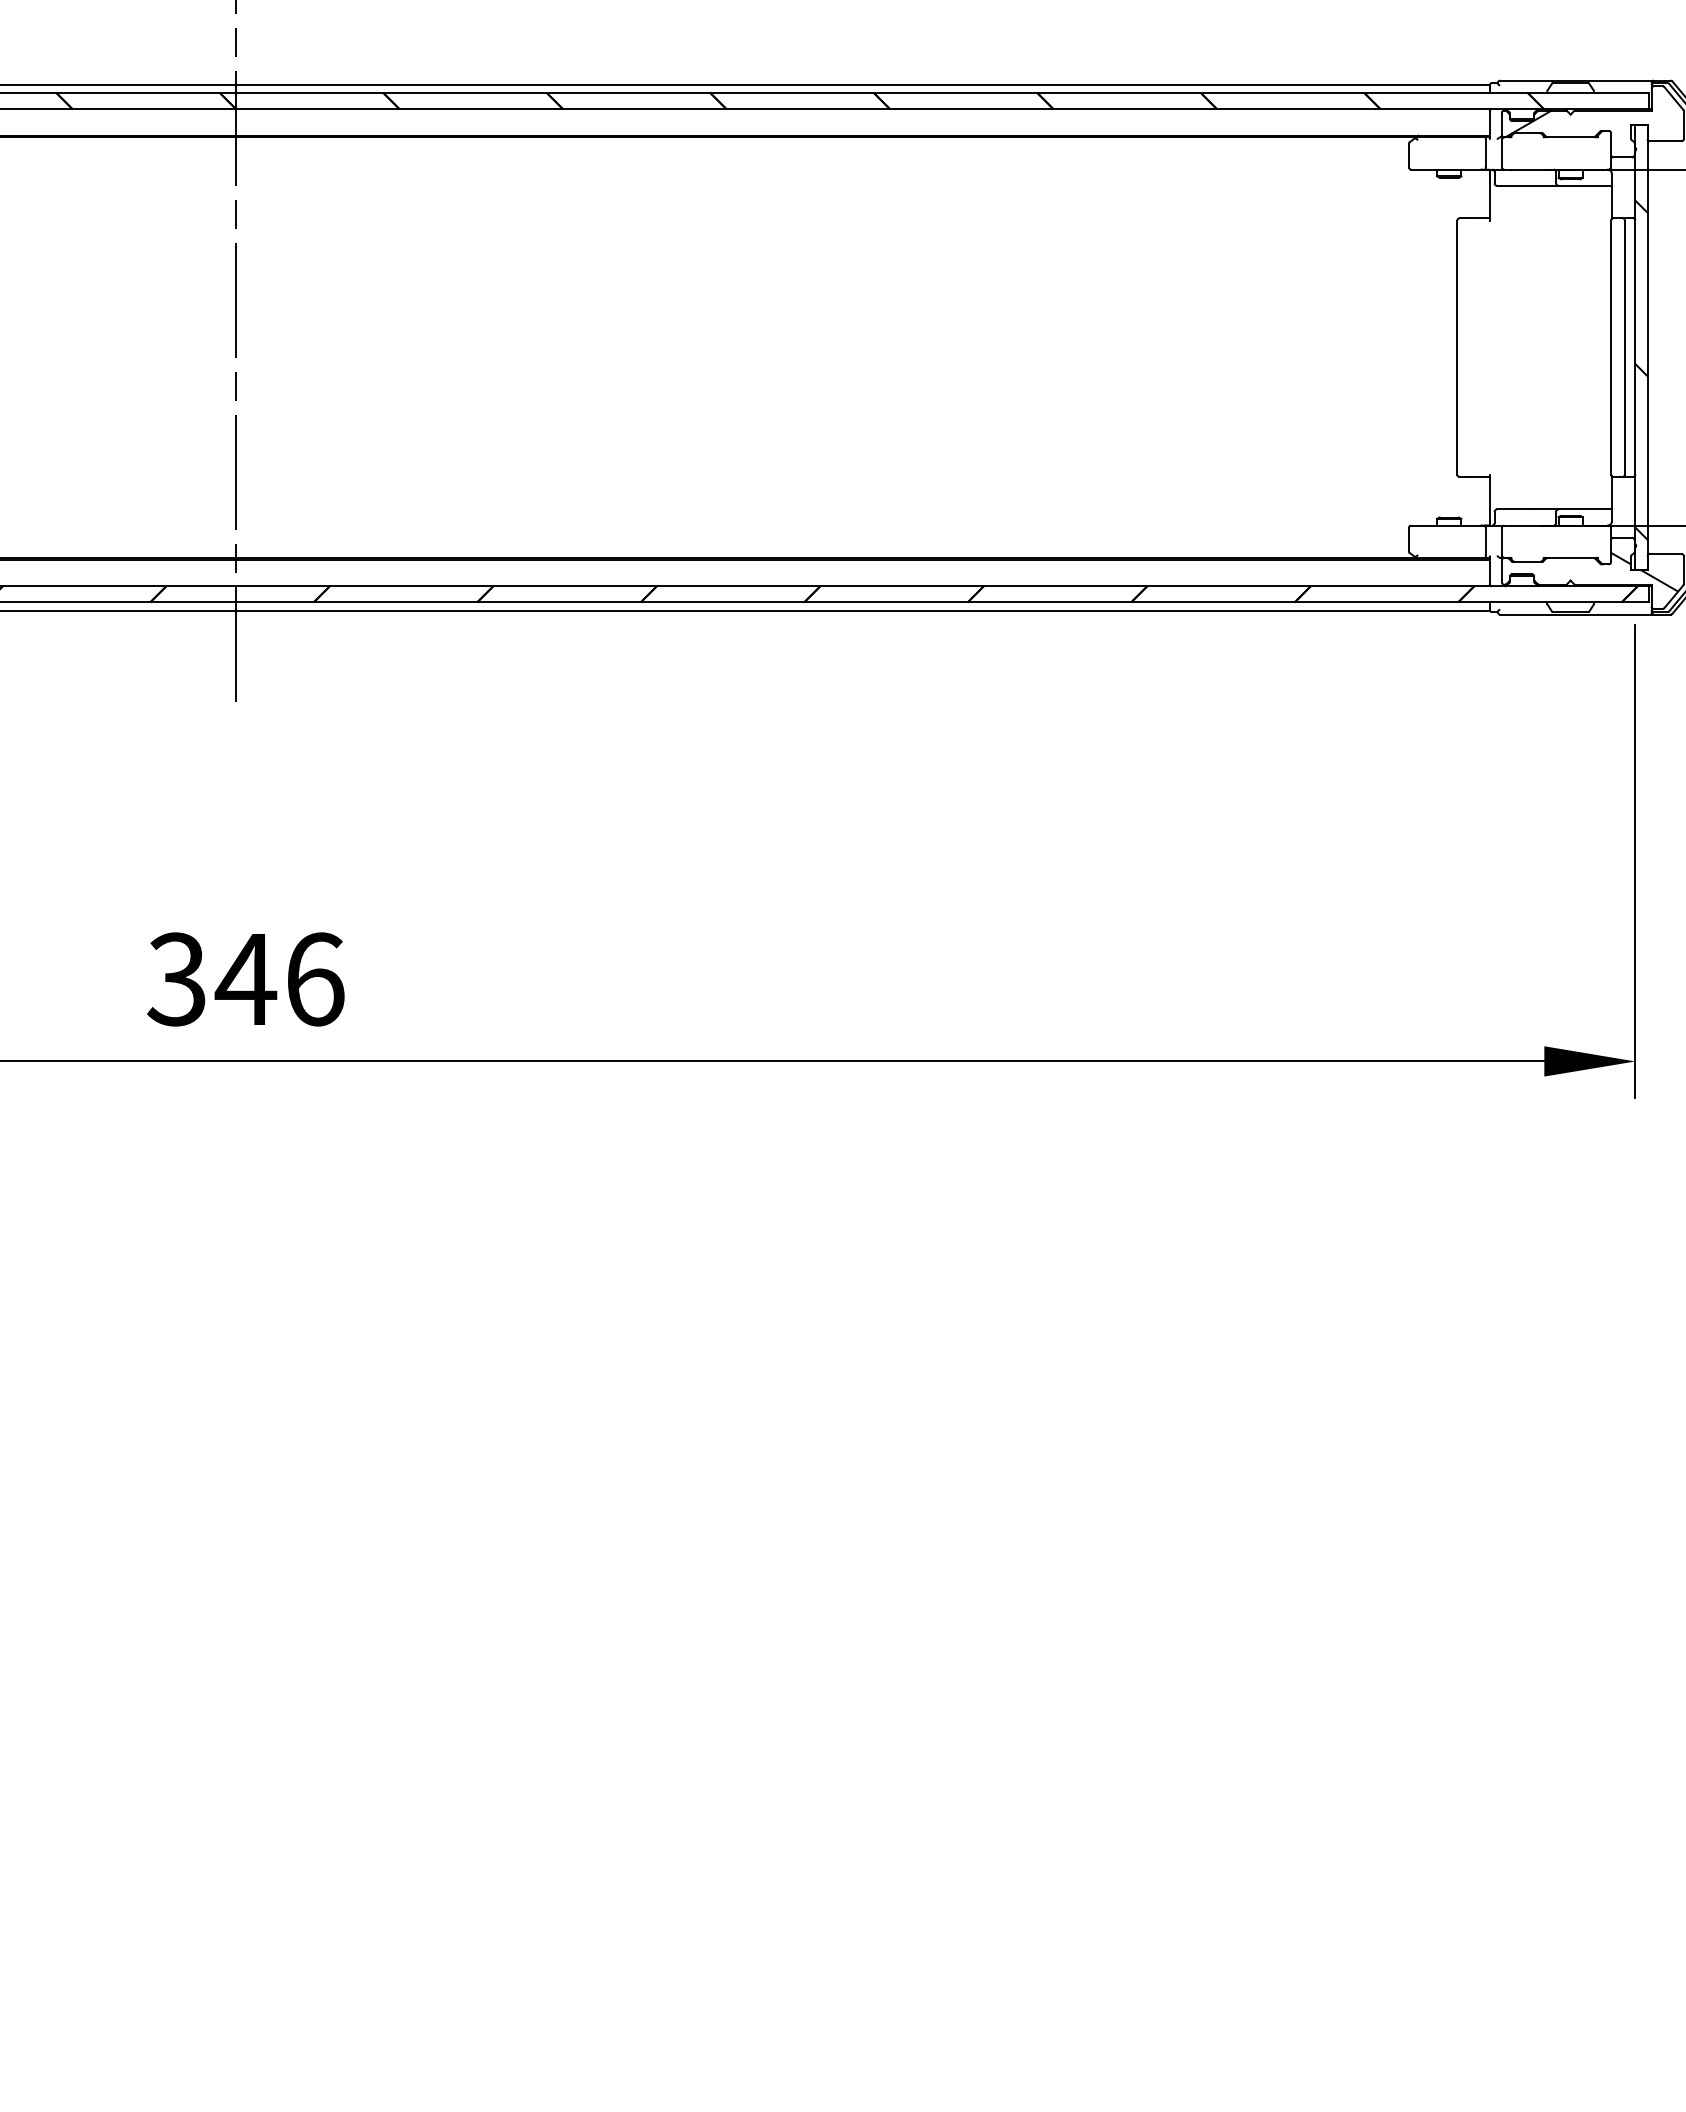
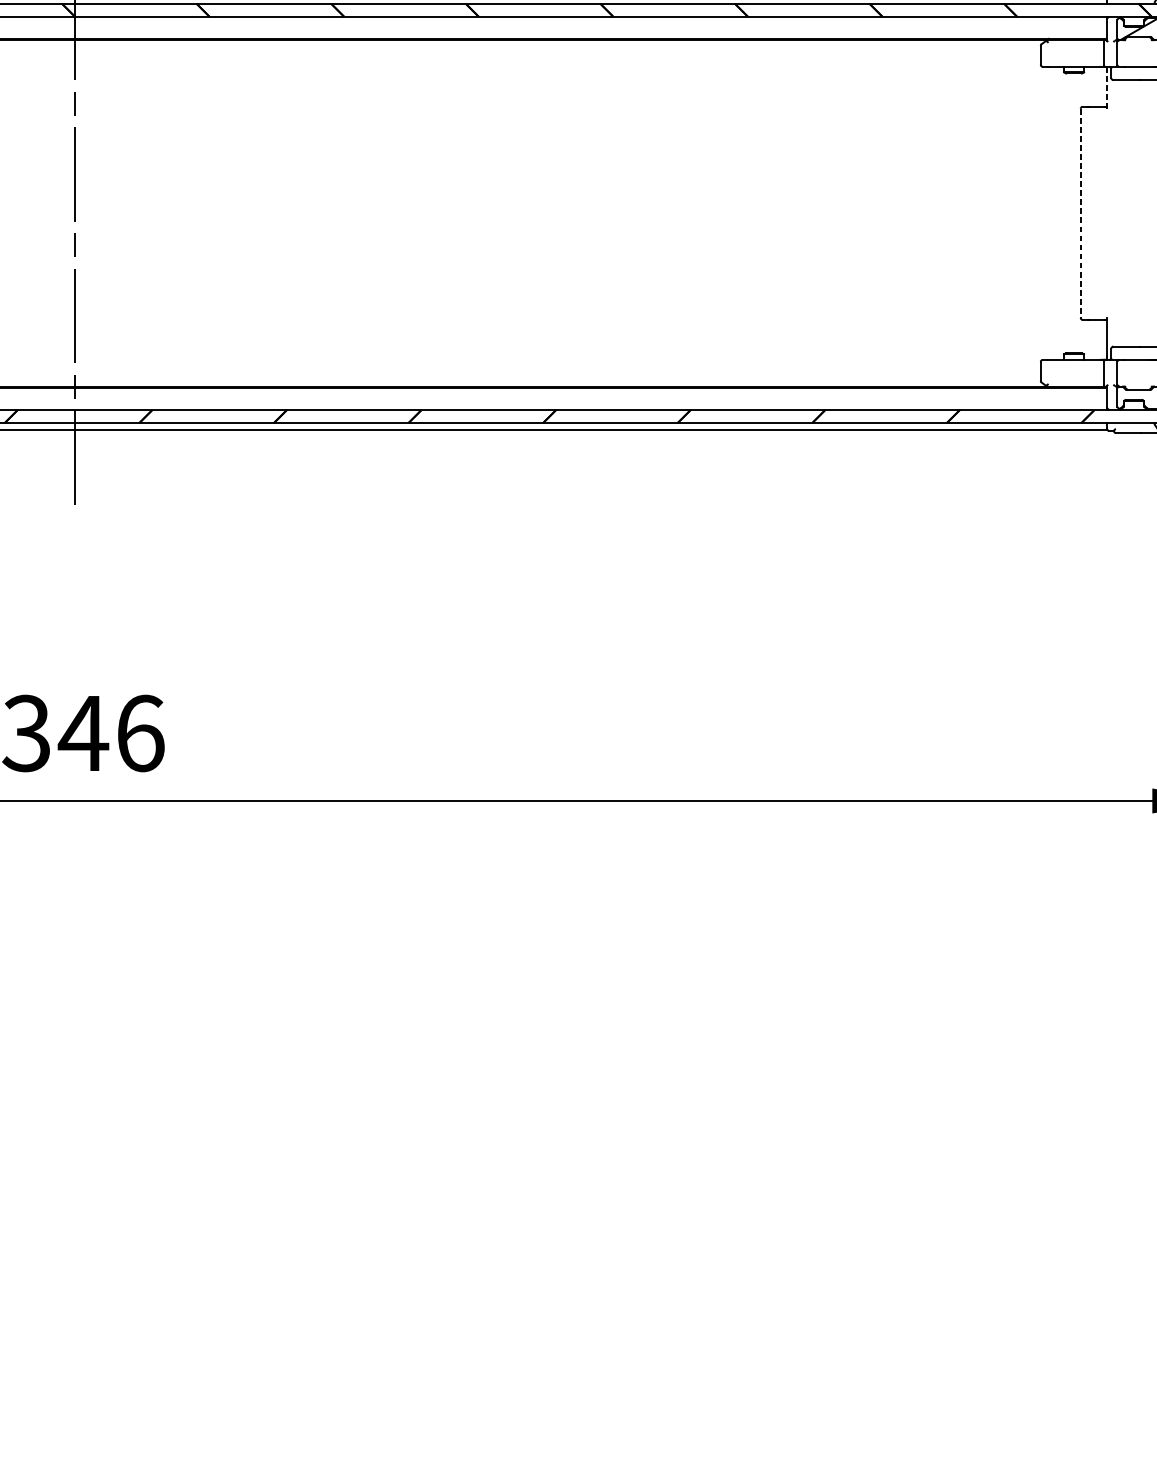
line: (1489, 196) -> (1107, 88), solid -> dashed
line: (1457, 348) -> (1080, 214), solid -> dashed

